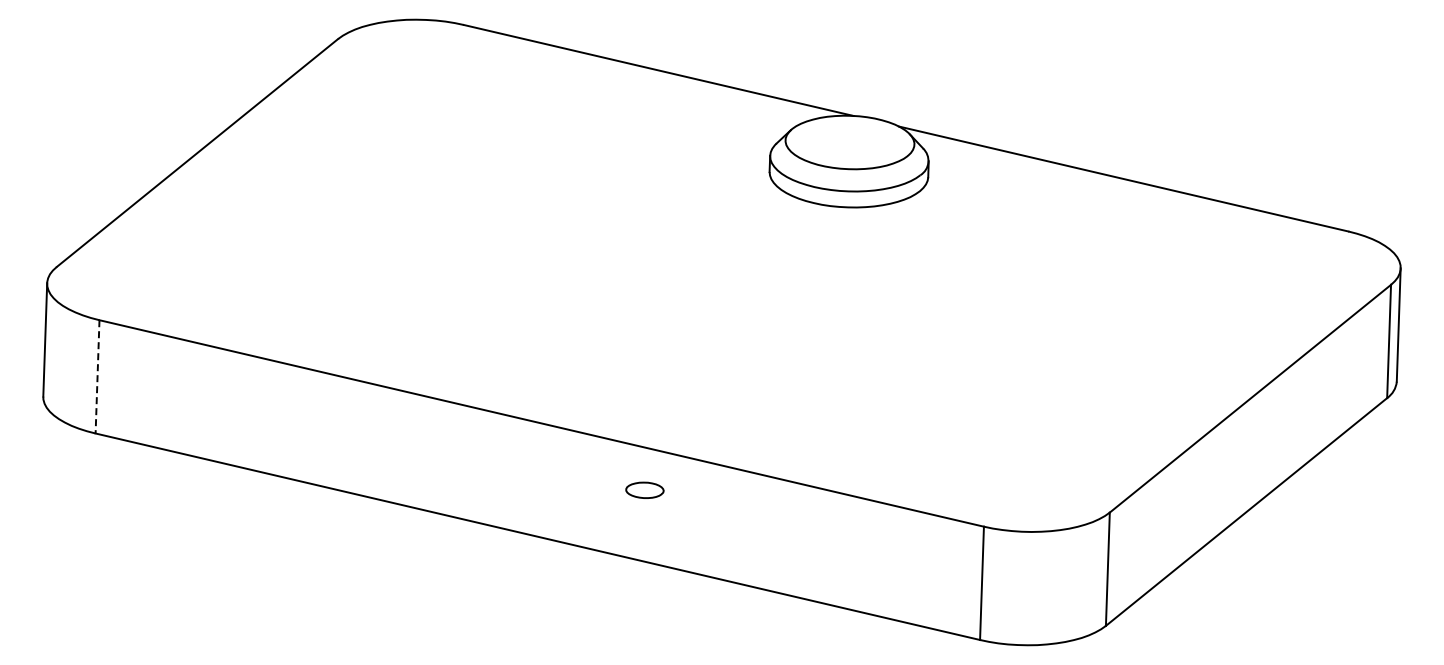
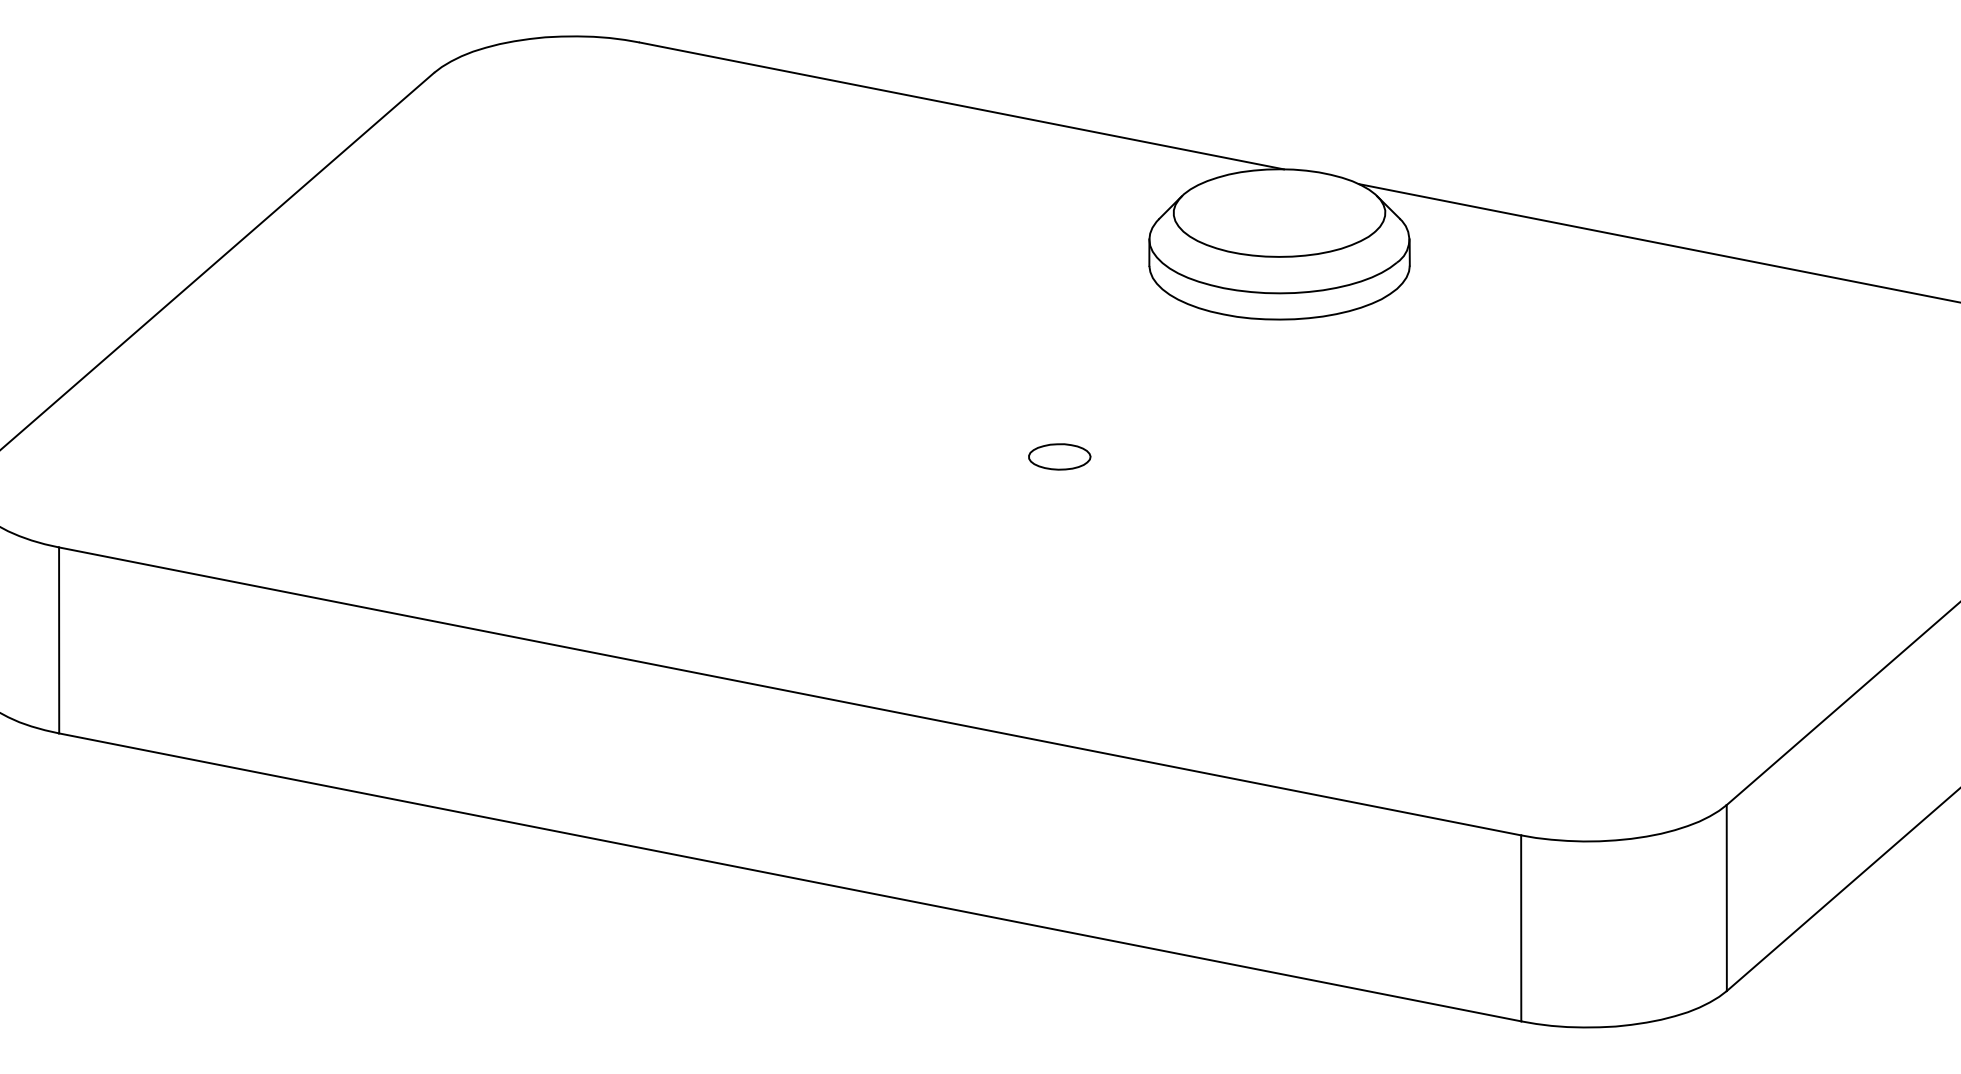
line: (97, 376) -> (59, 639), dashed -> solid
part: (644, 489) -> (1058, 455), moved

